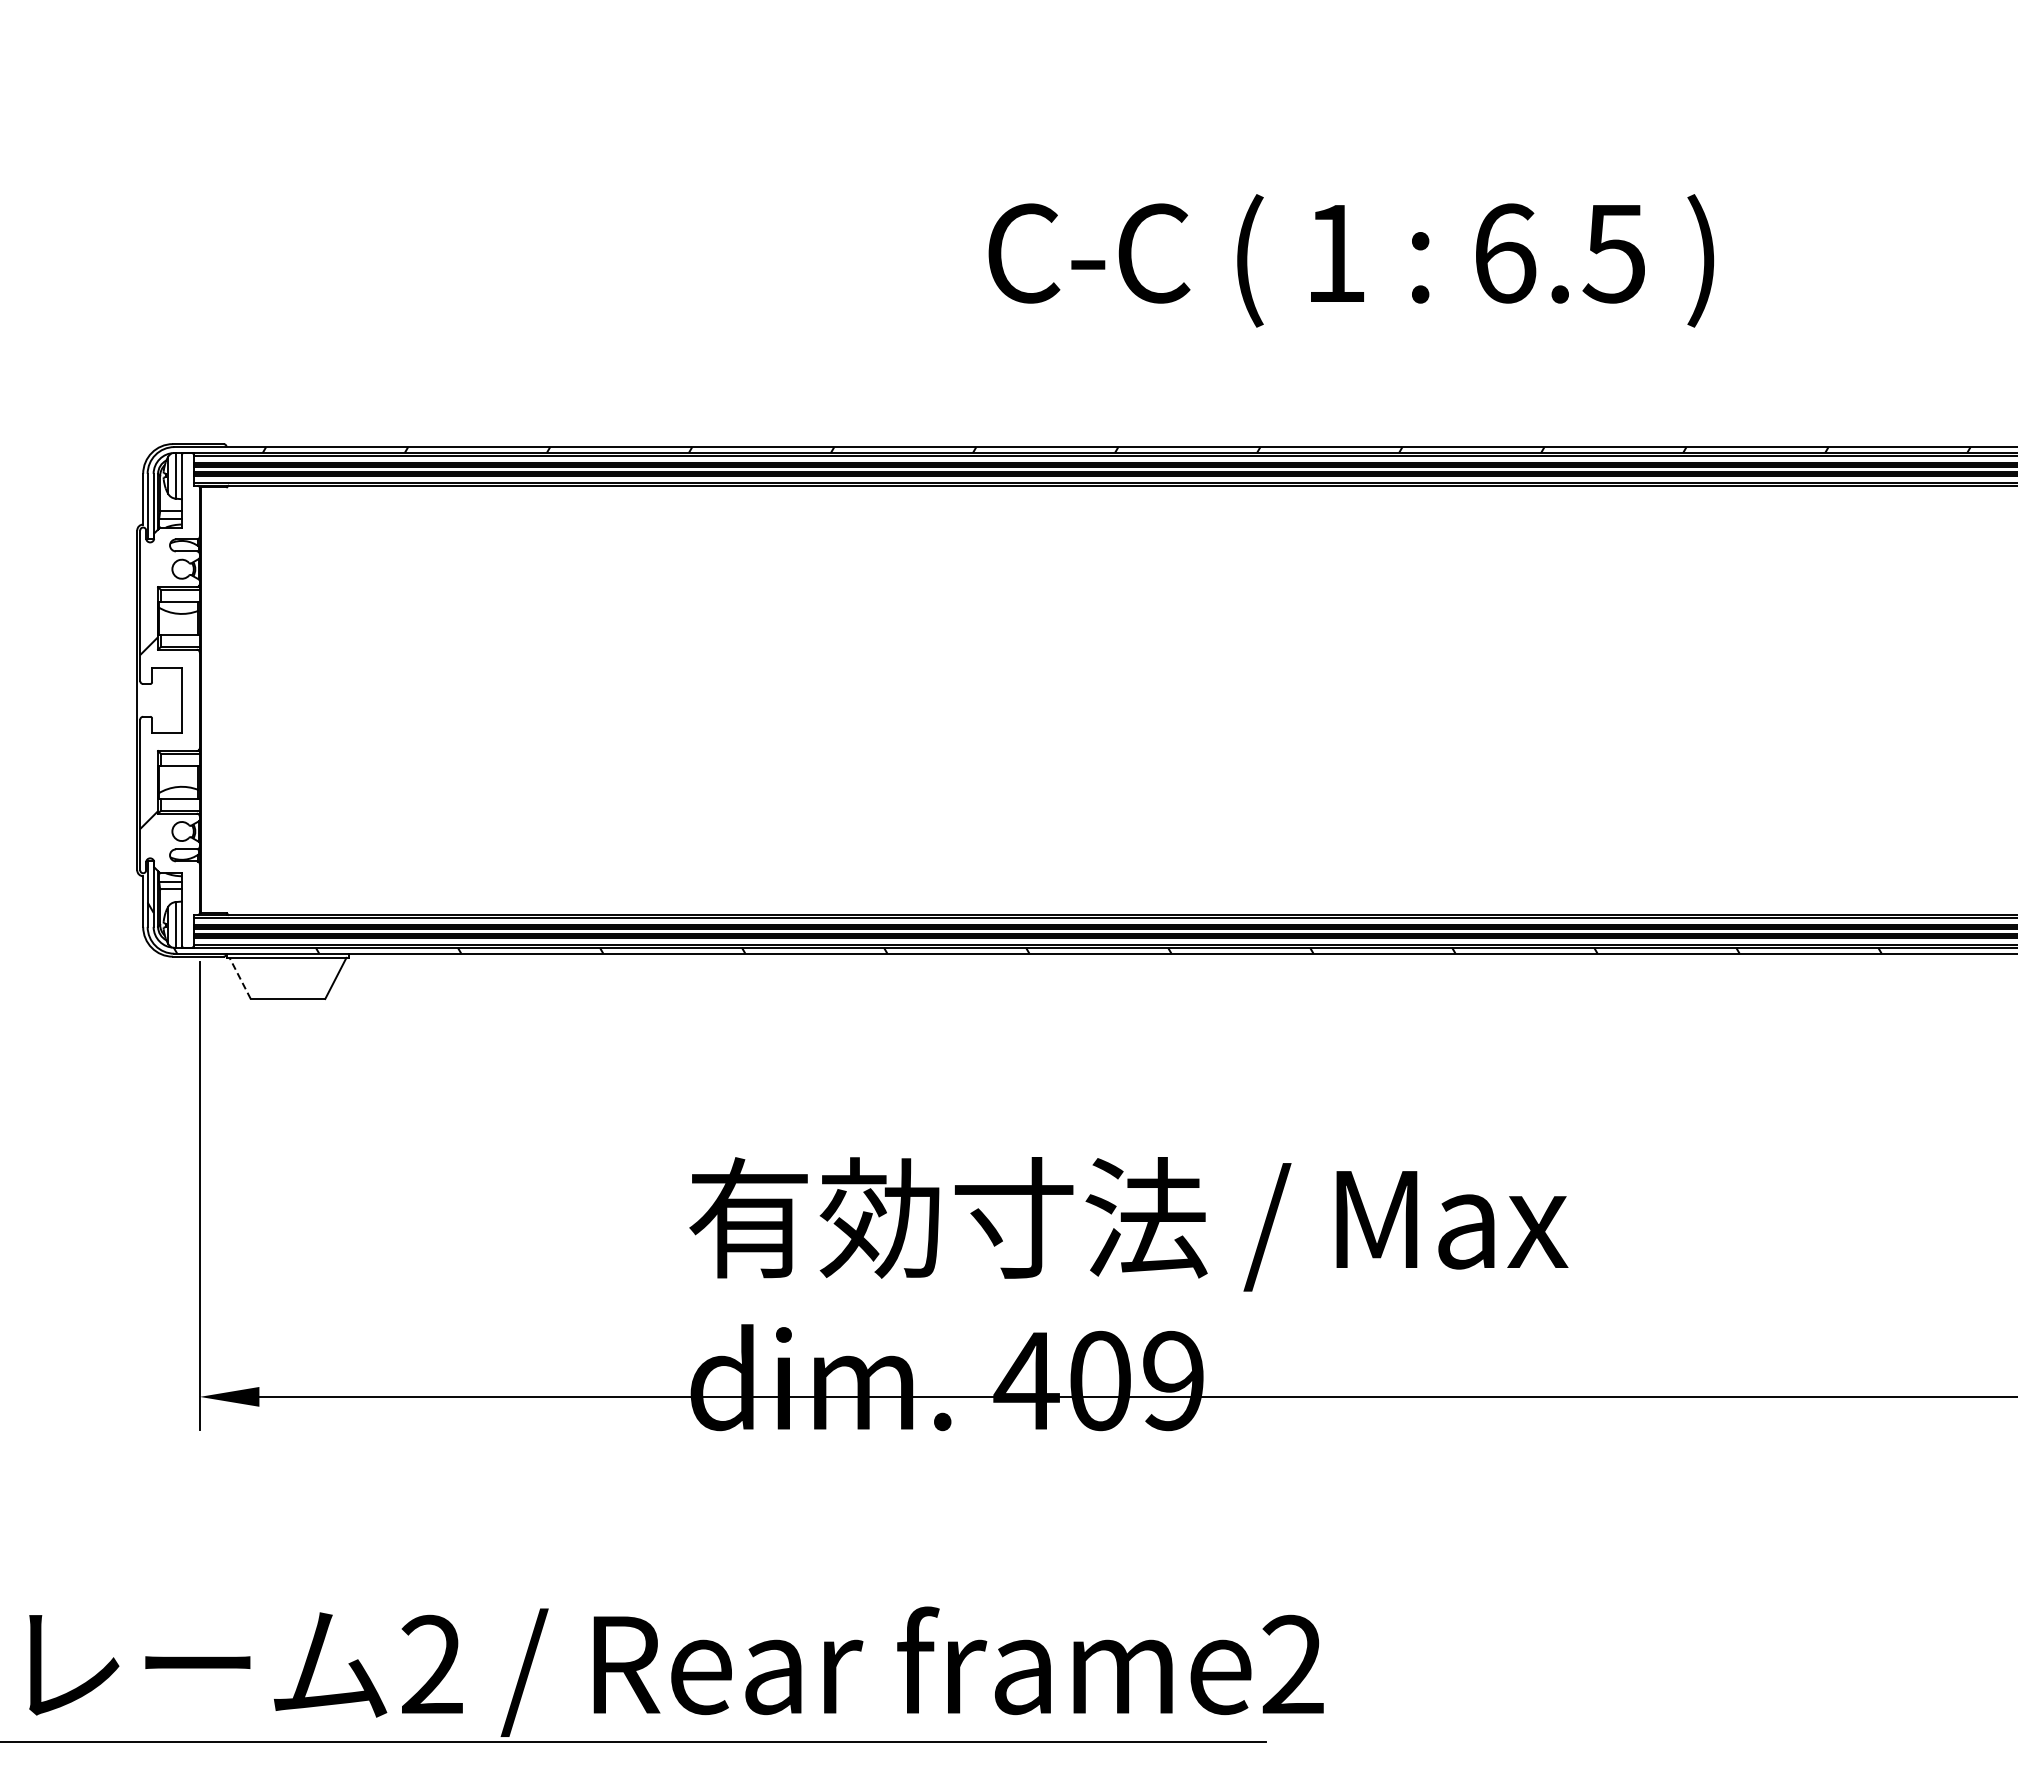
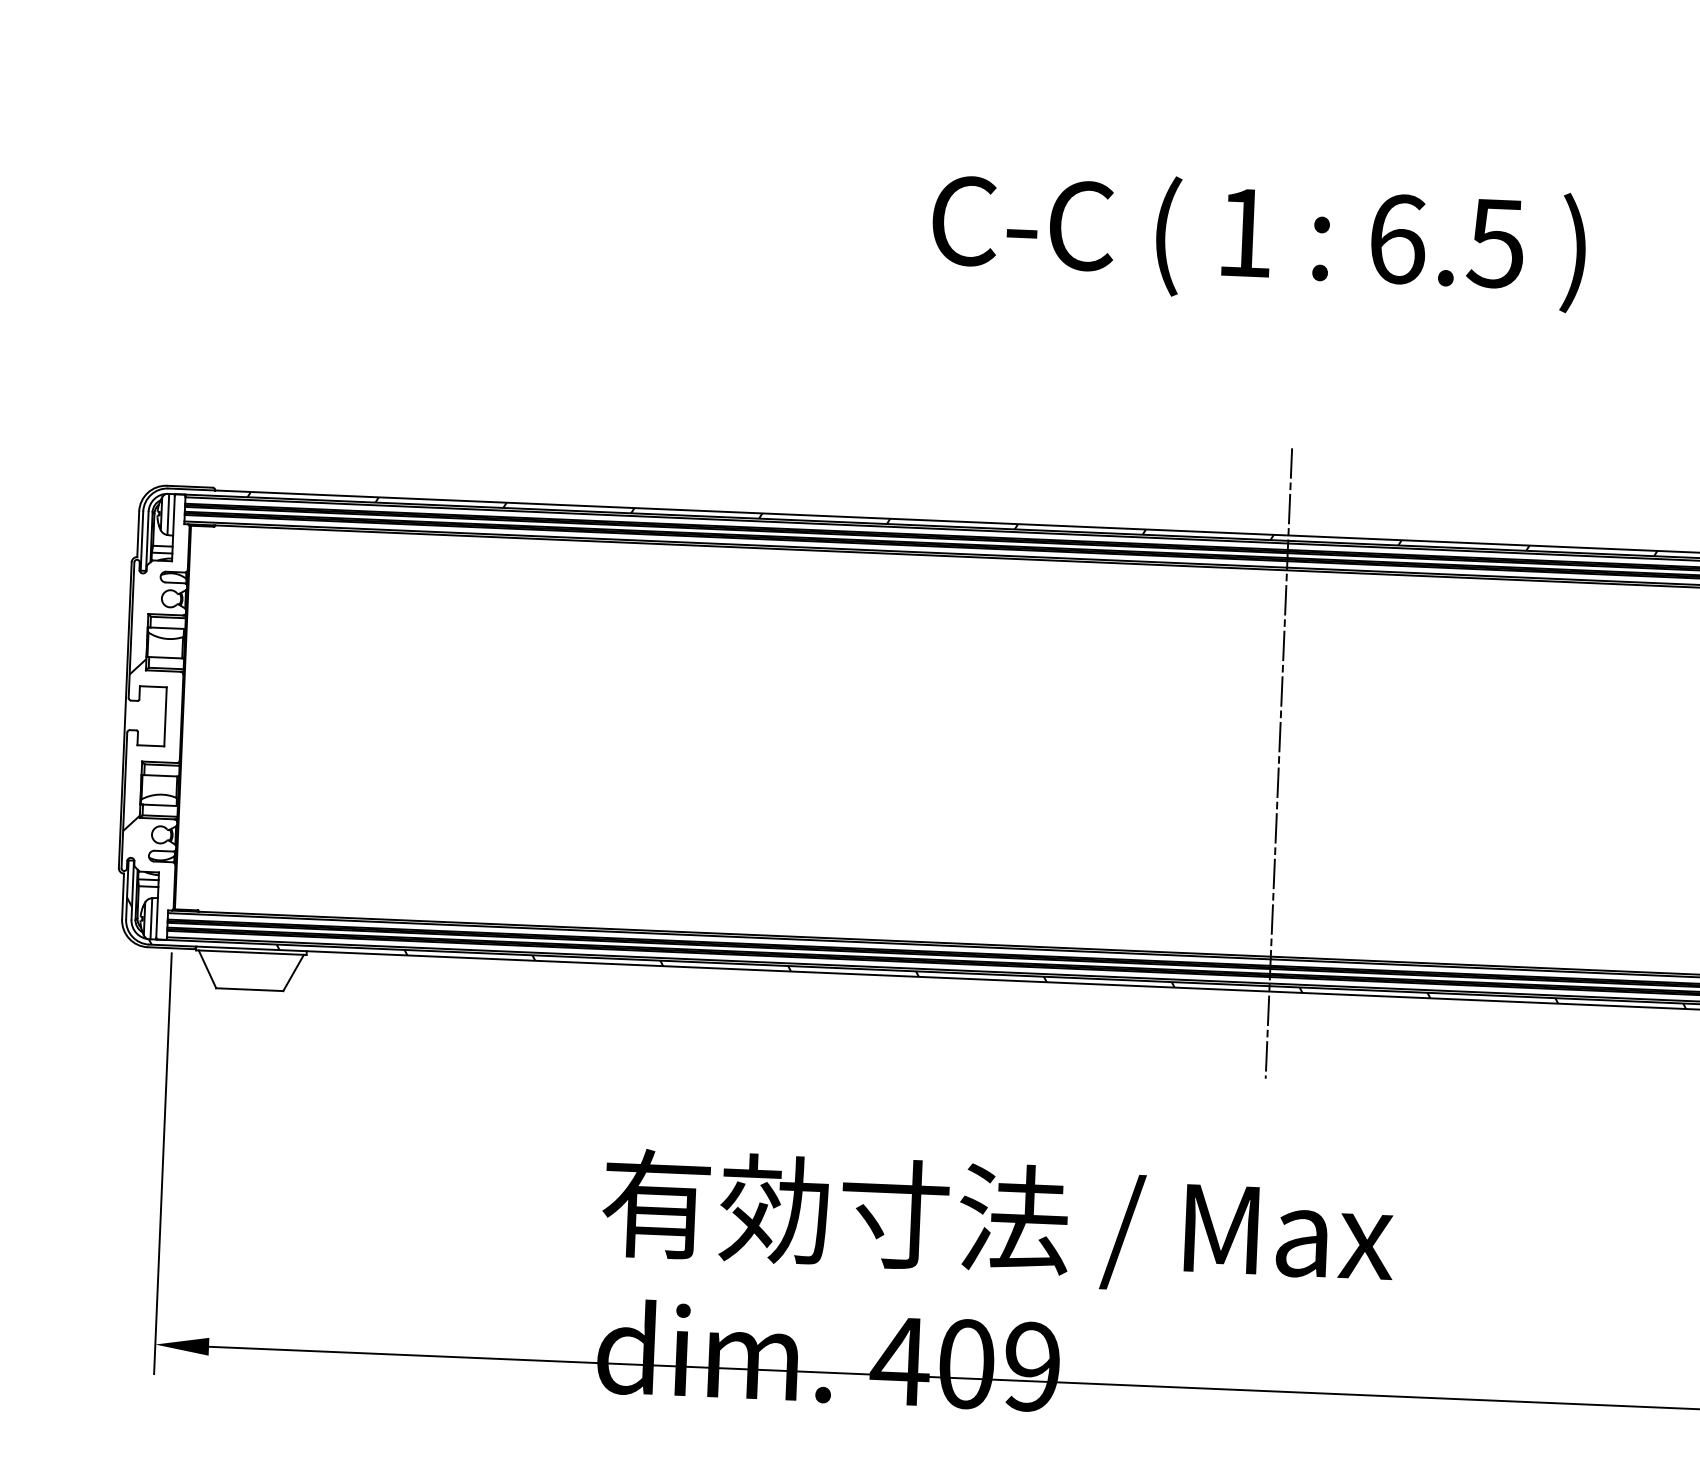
text: (1351, 260) -> (1259, 239), moved
line: (1418, 700) -> (1278, 763), added
line: (239, 978) -> (206, 969), dashed -> solid

